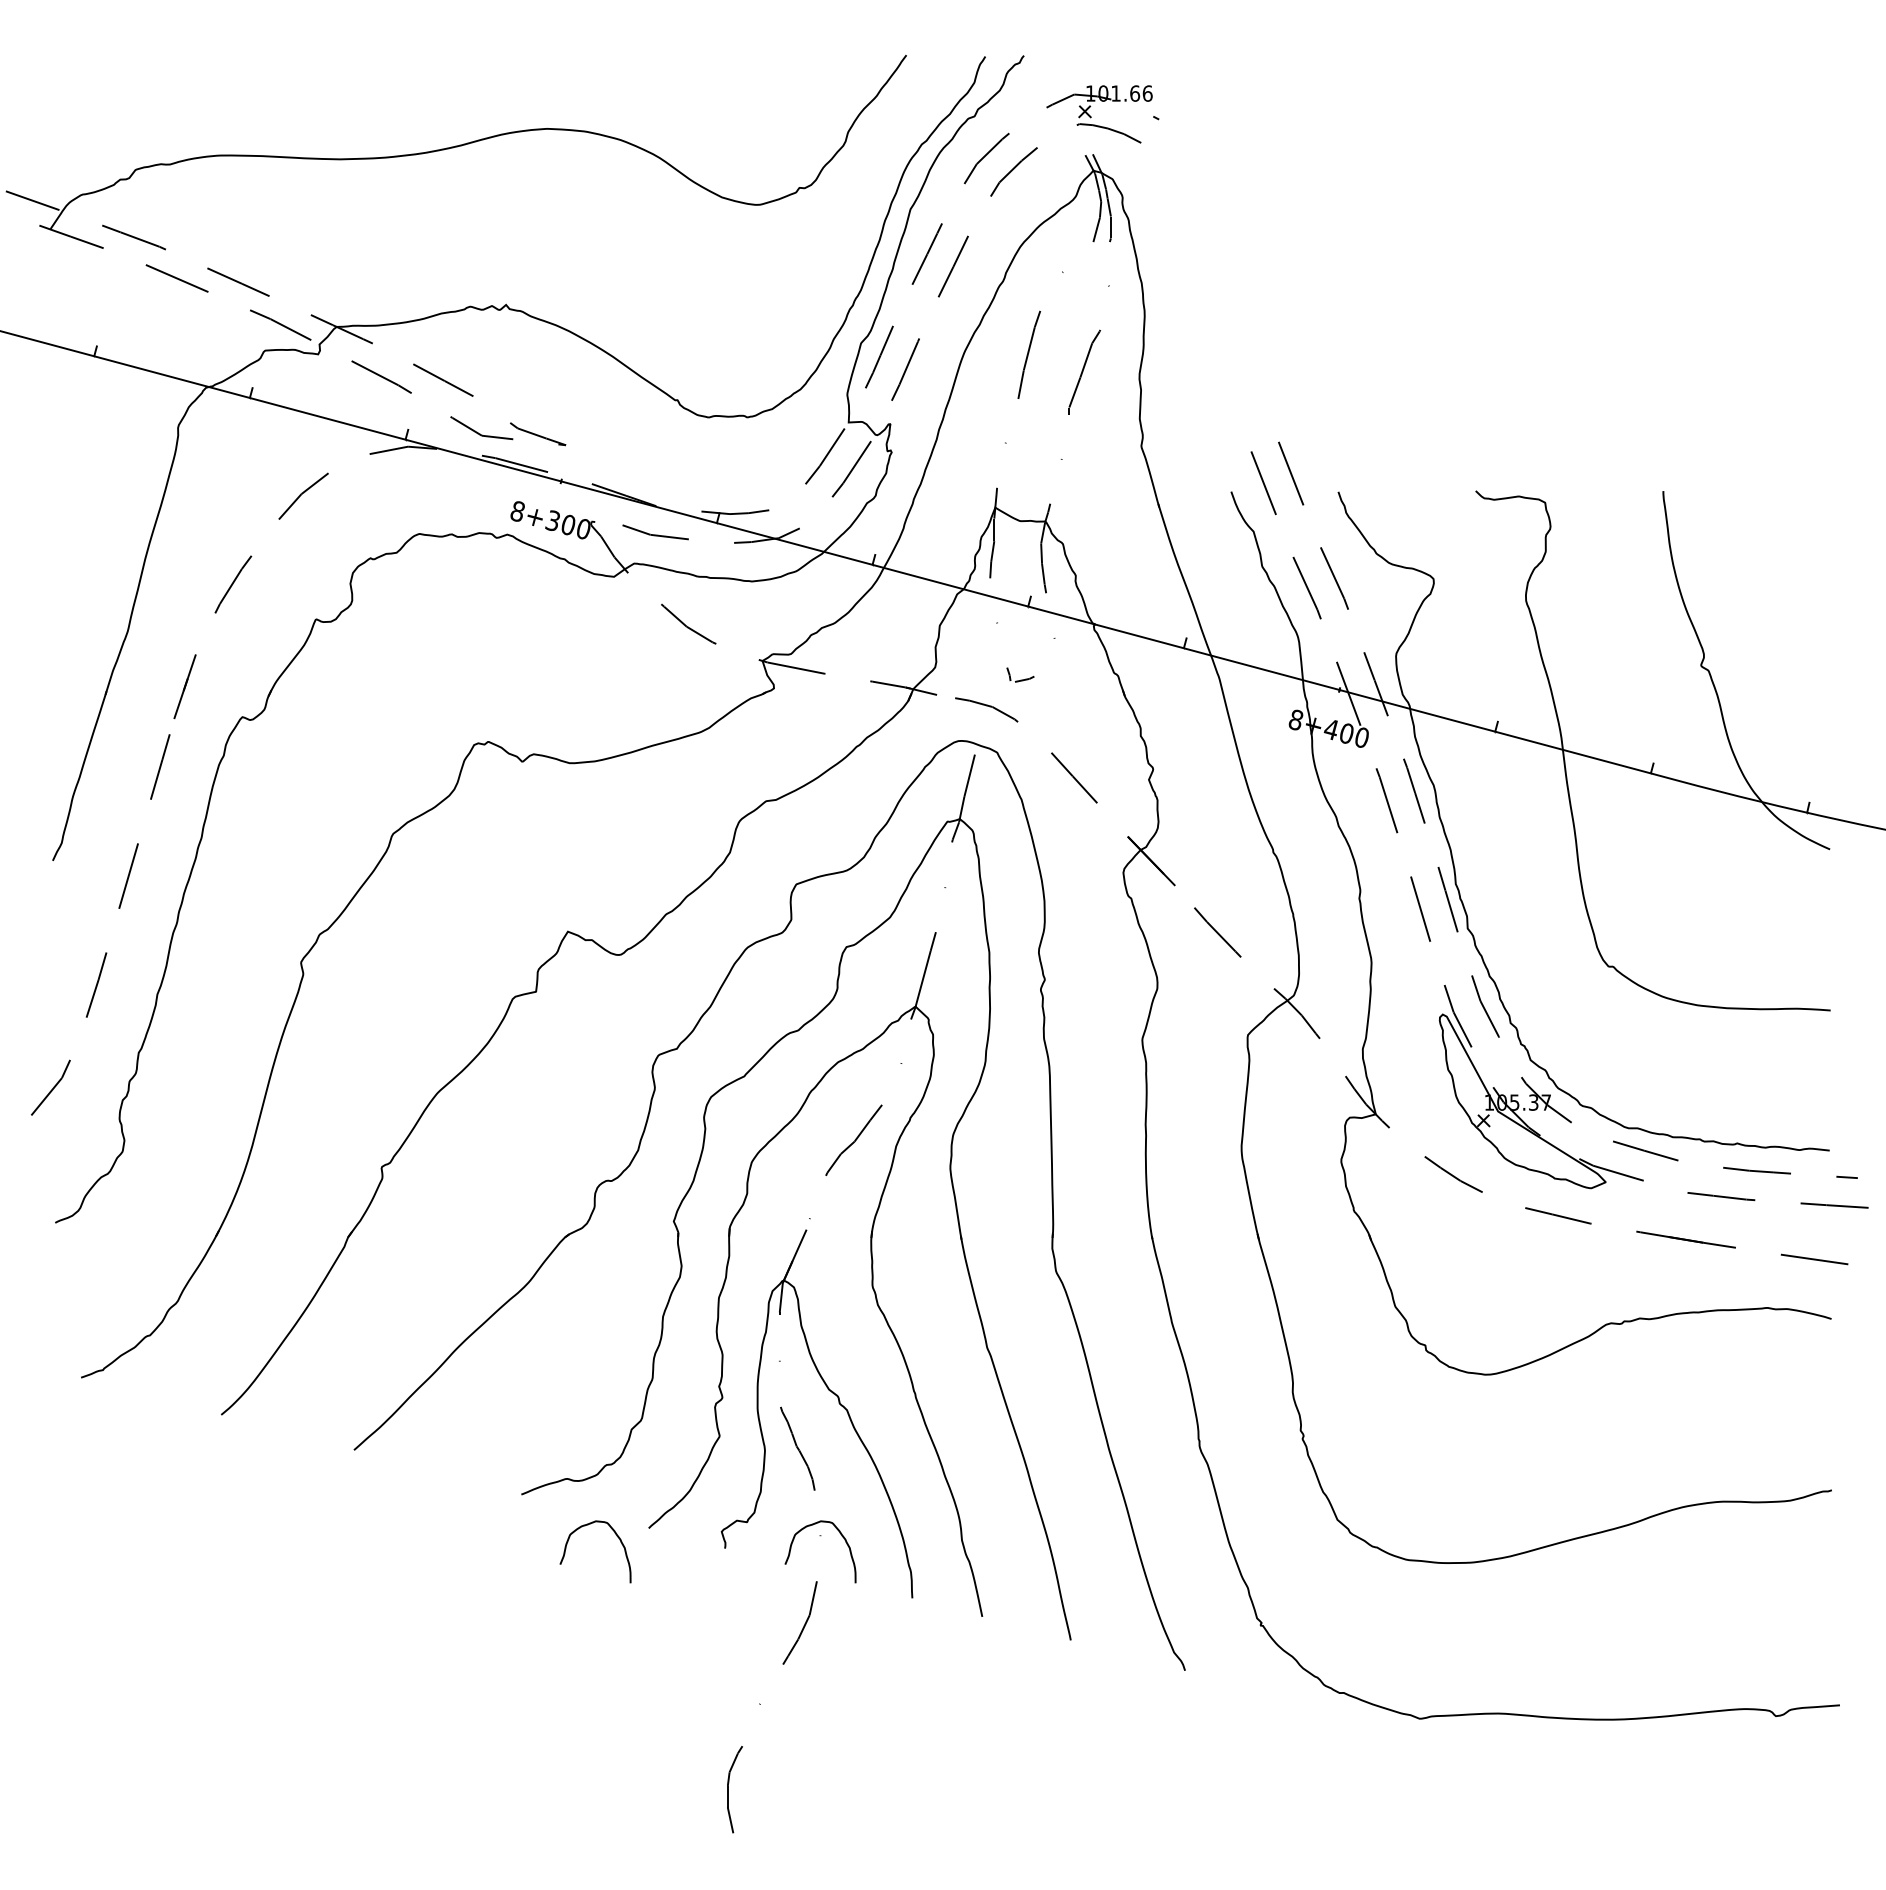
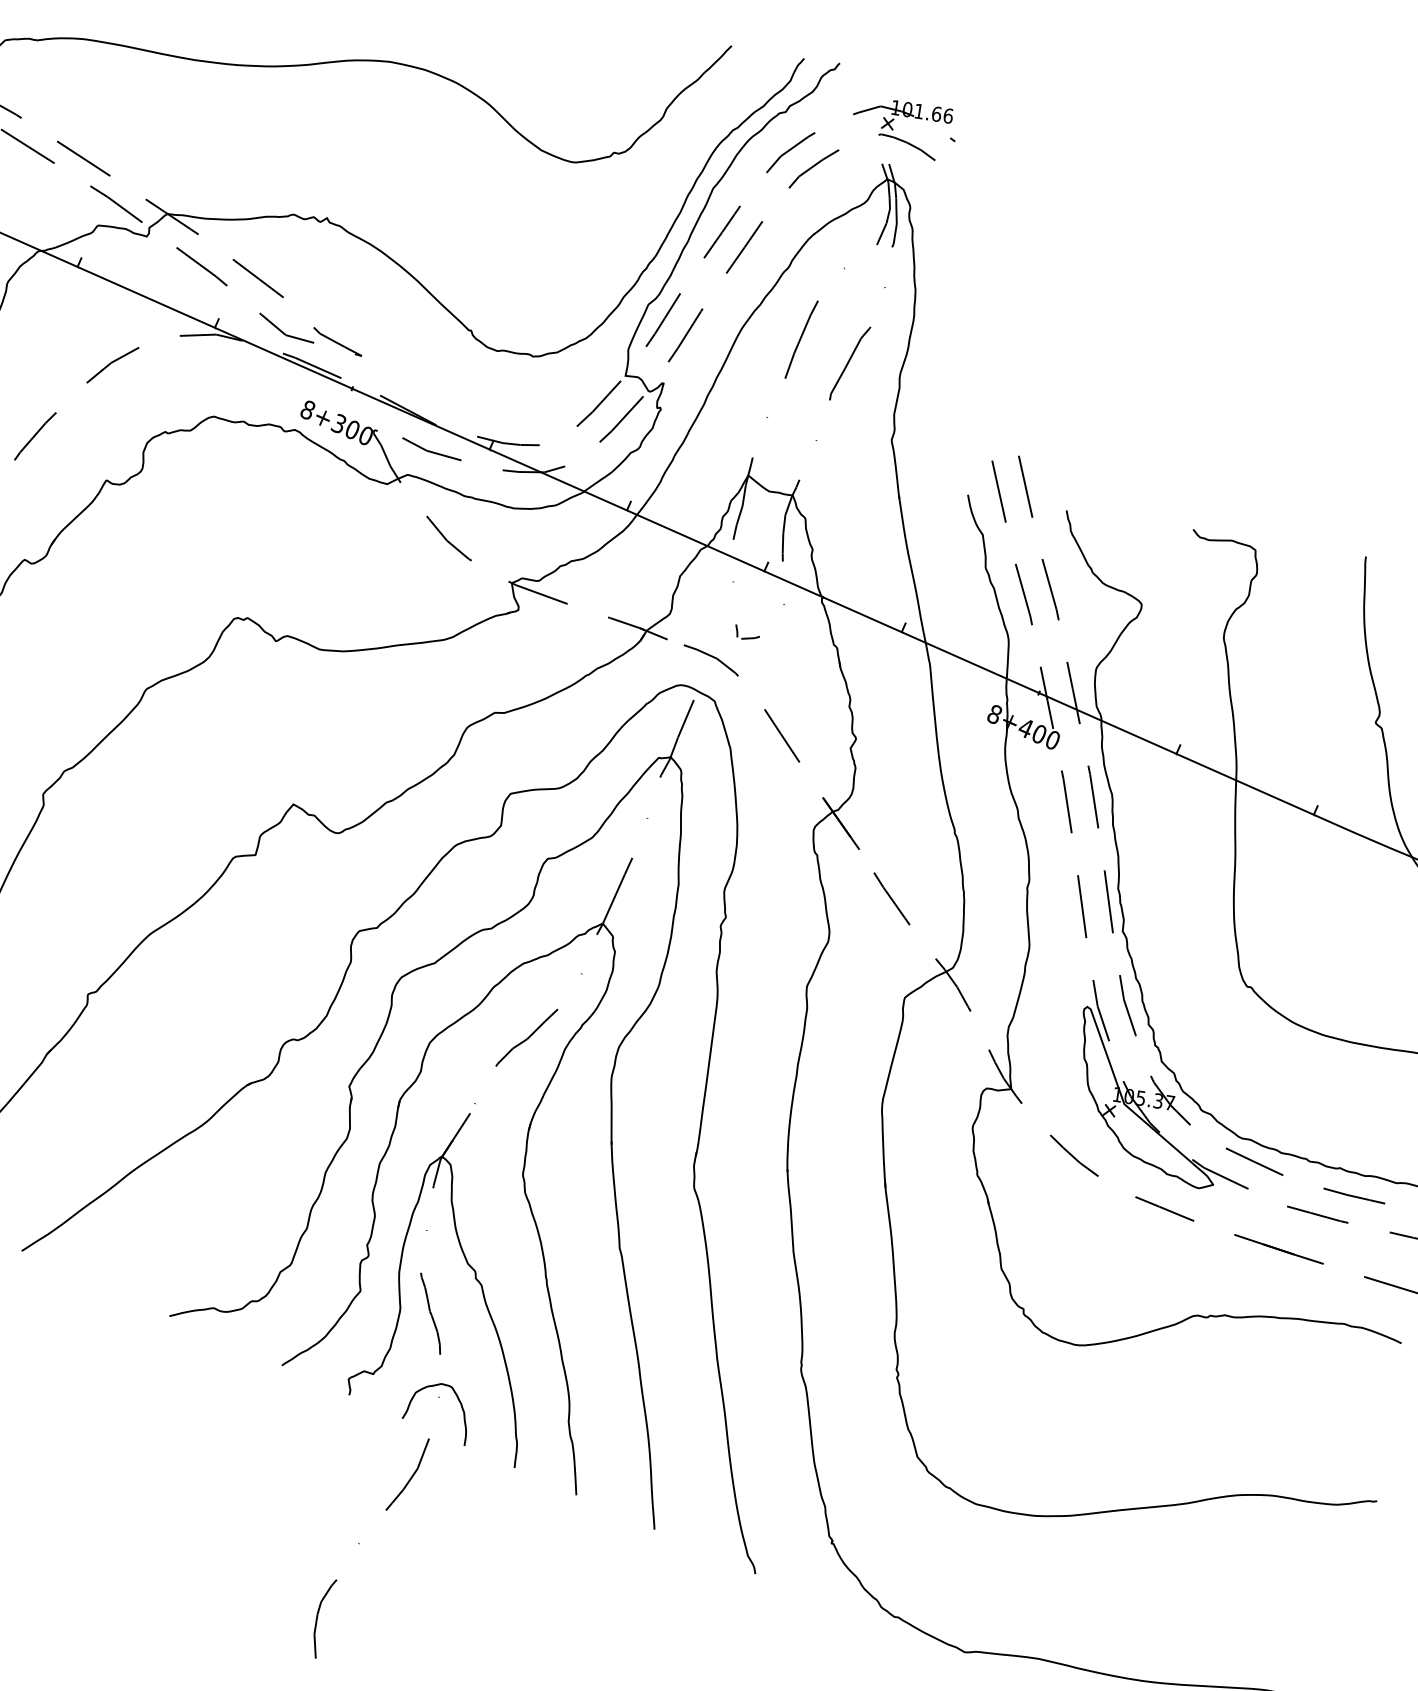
curve: (616, 1536) -> (251, 1368), removed

